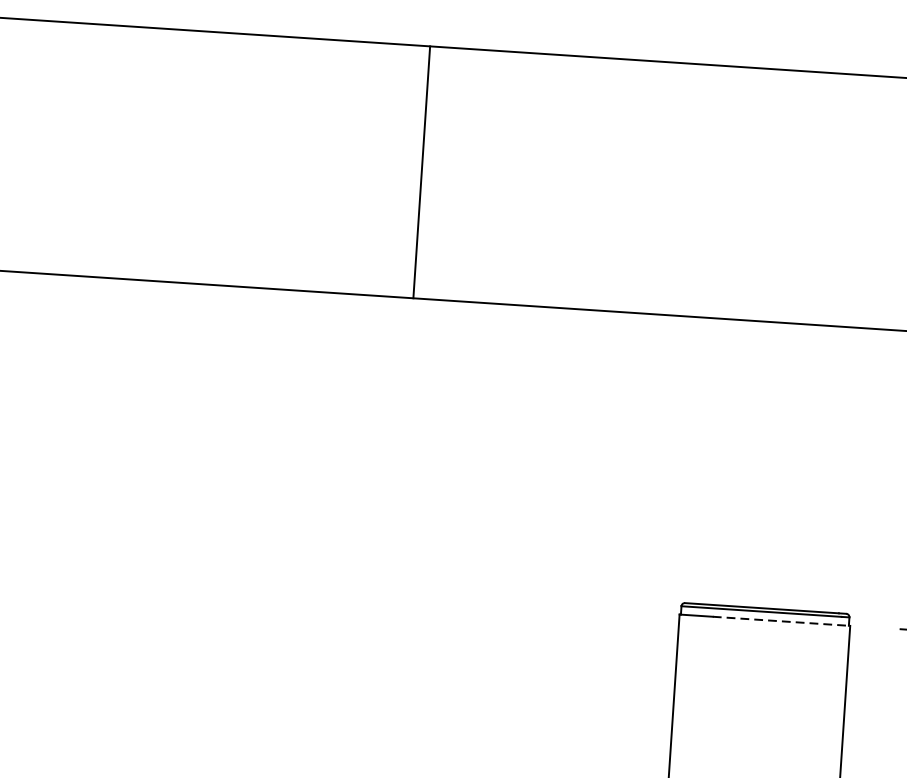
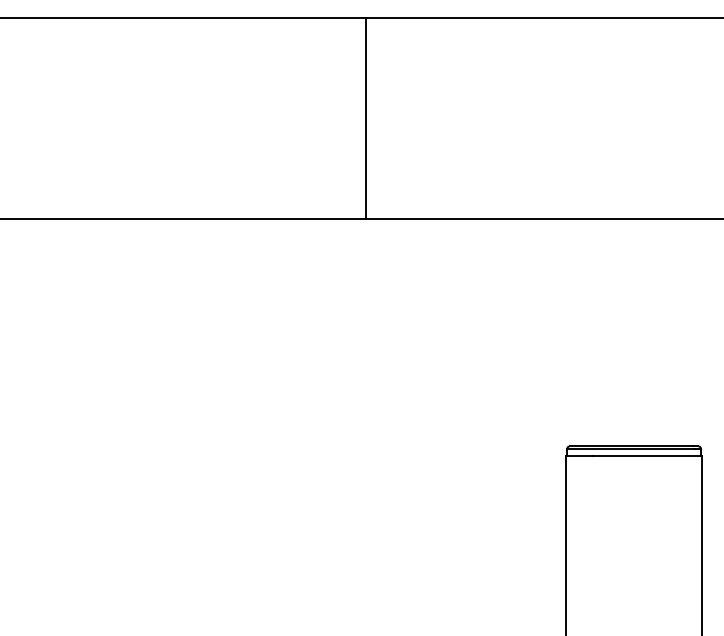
line: (422, 171) -> (366, 117), moved
line: (781, 620) -> (647, 455), dashed -> solid

